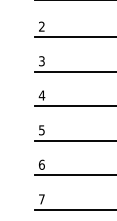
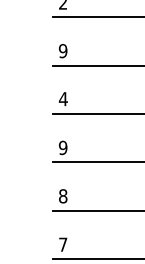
text: (41, 61) -> (62, 51), 3 -> 9
text: (41, 130) -> (62, 148), 5 -> 9
text: (41, 164) -> (62, 195), 6 -> 8

